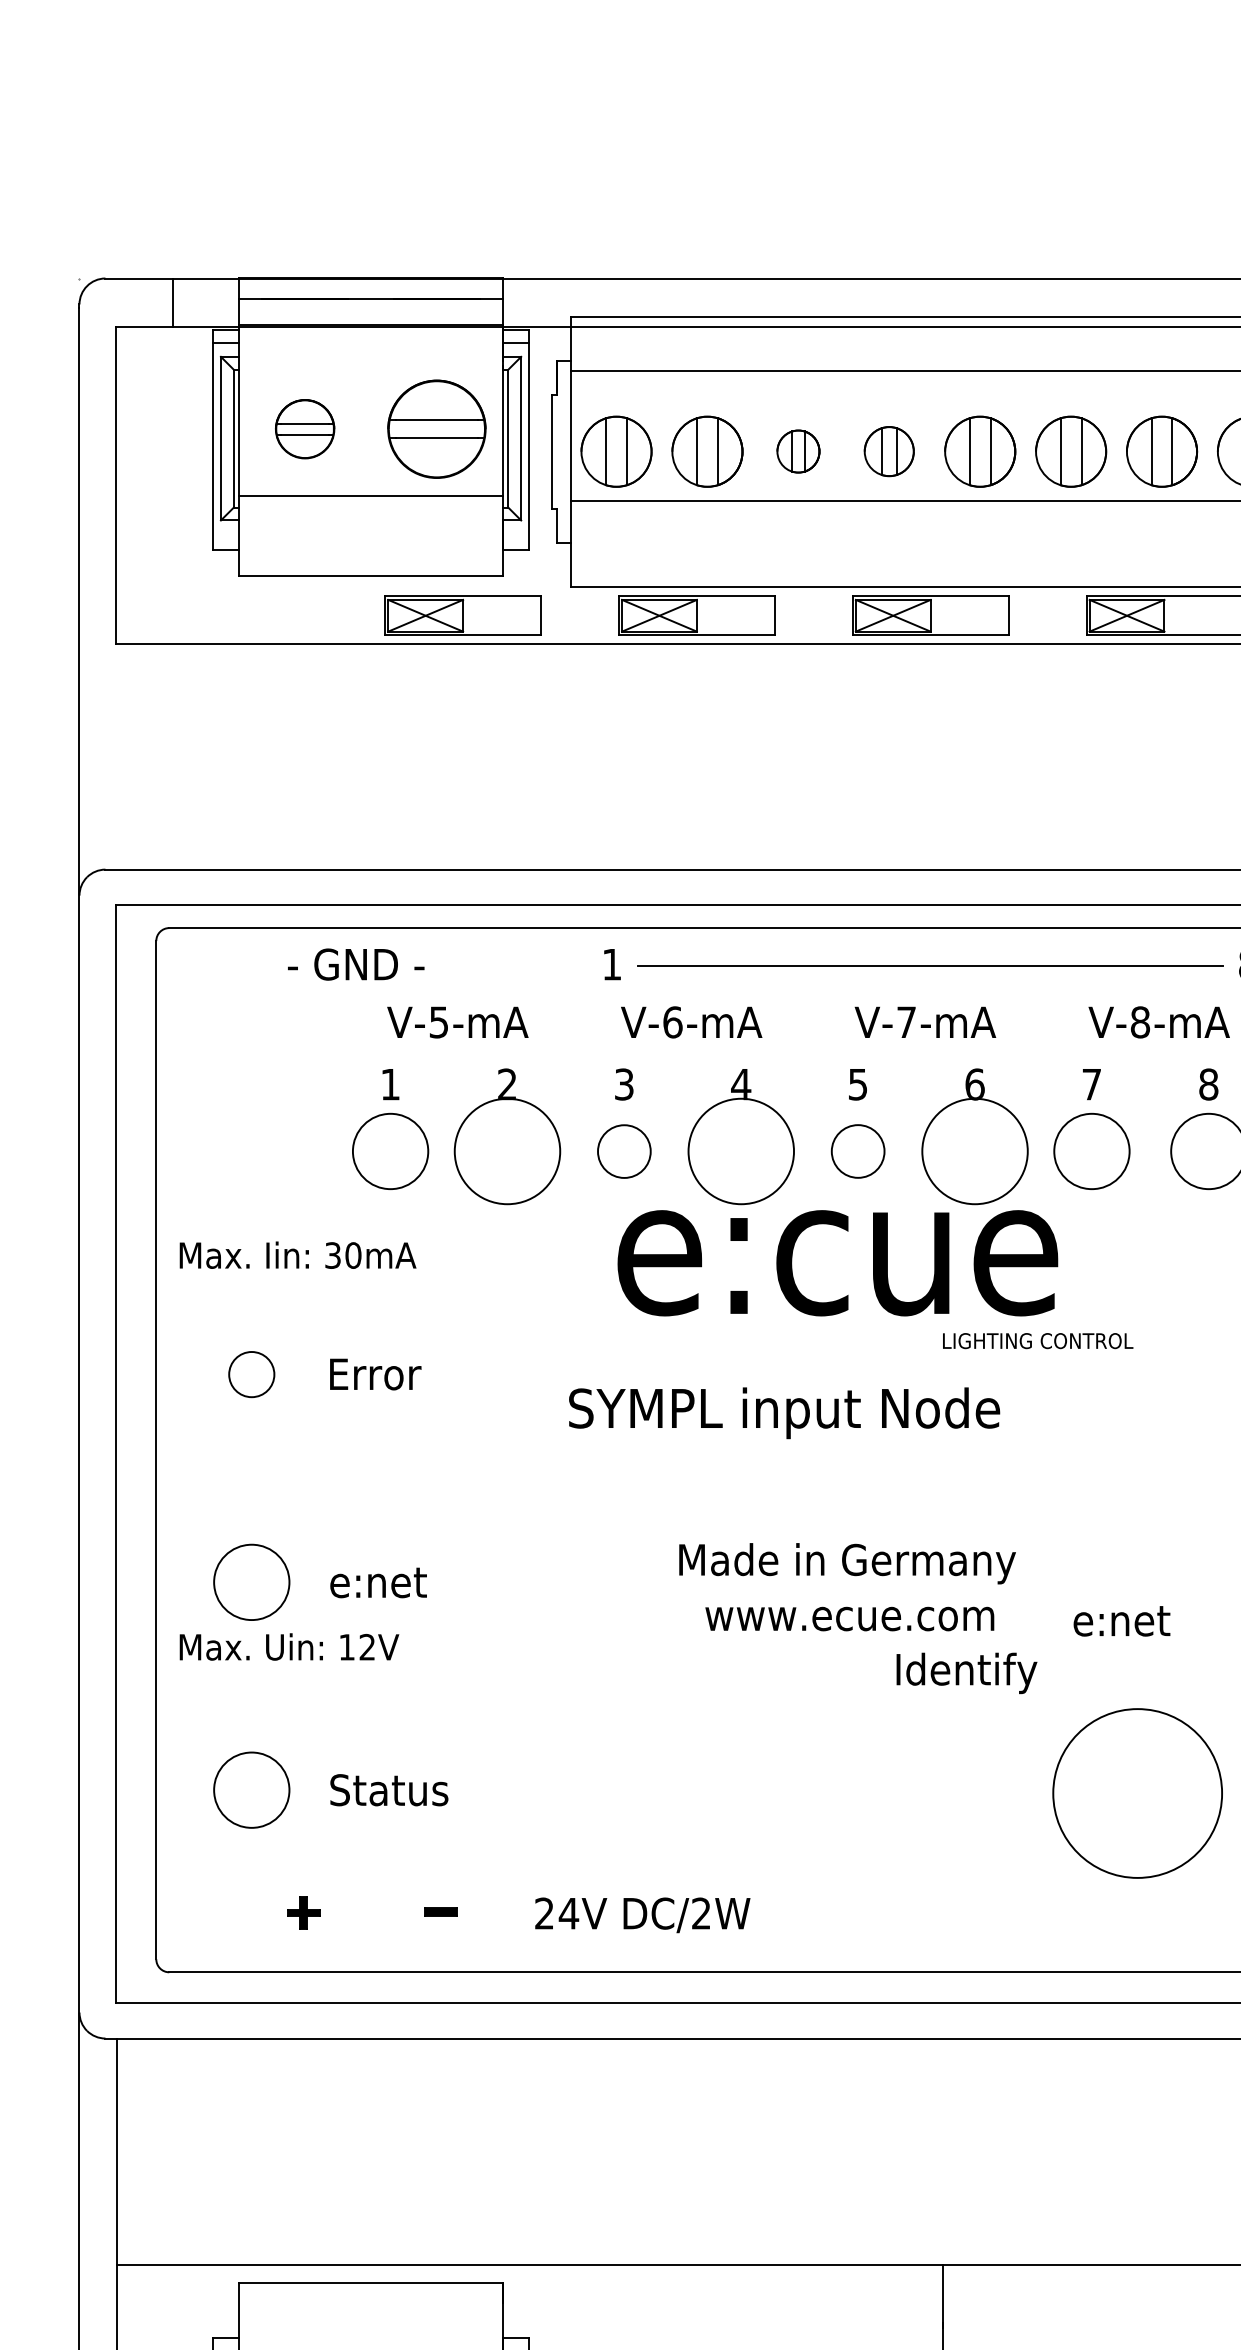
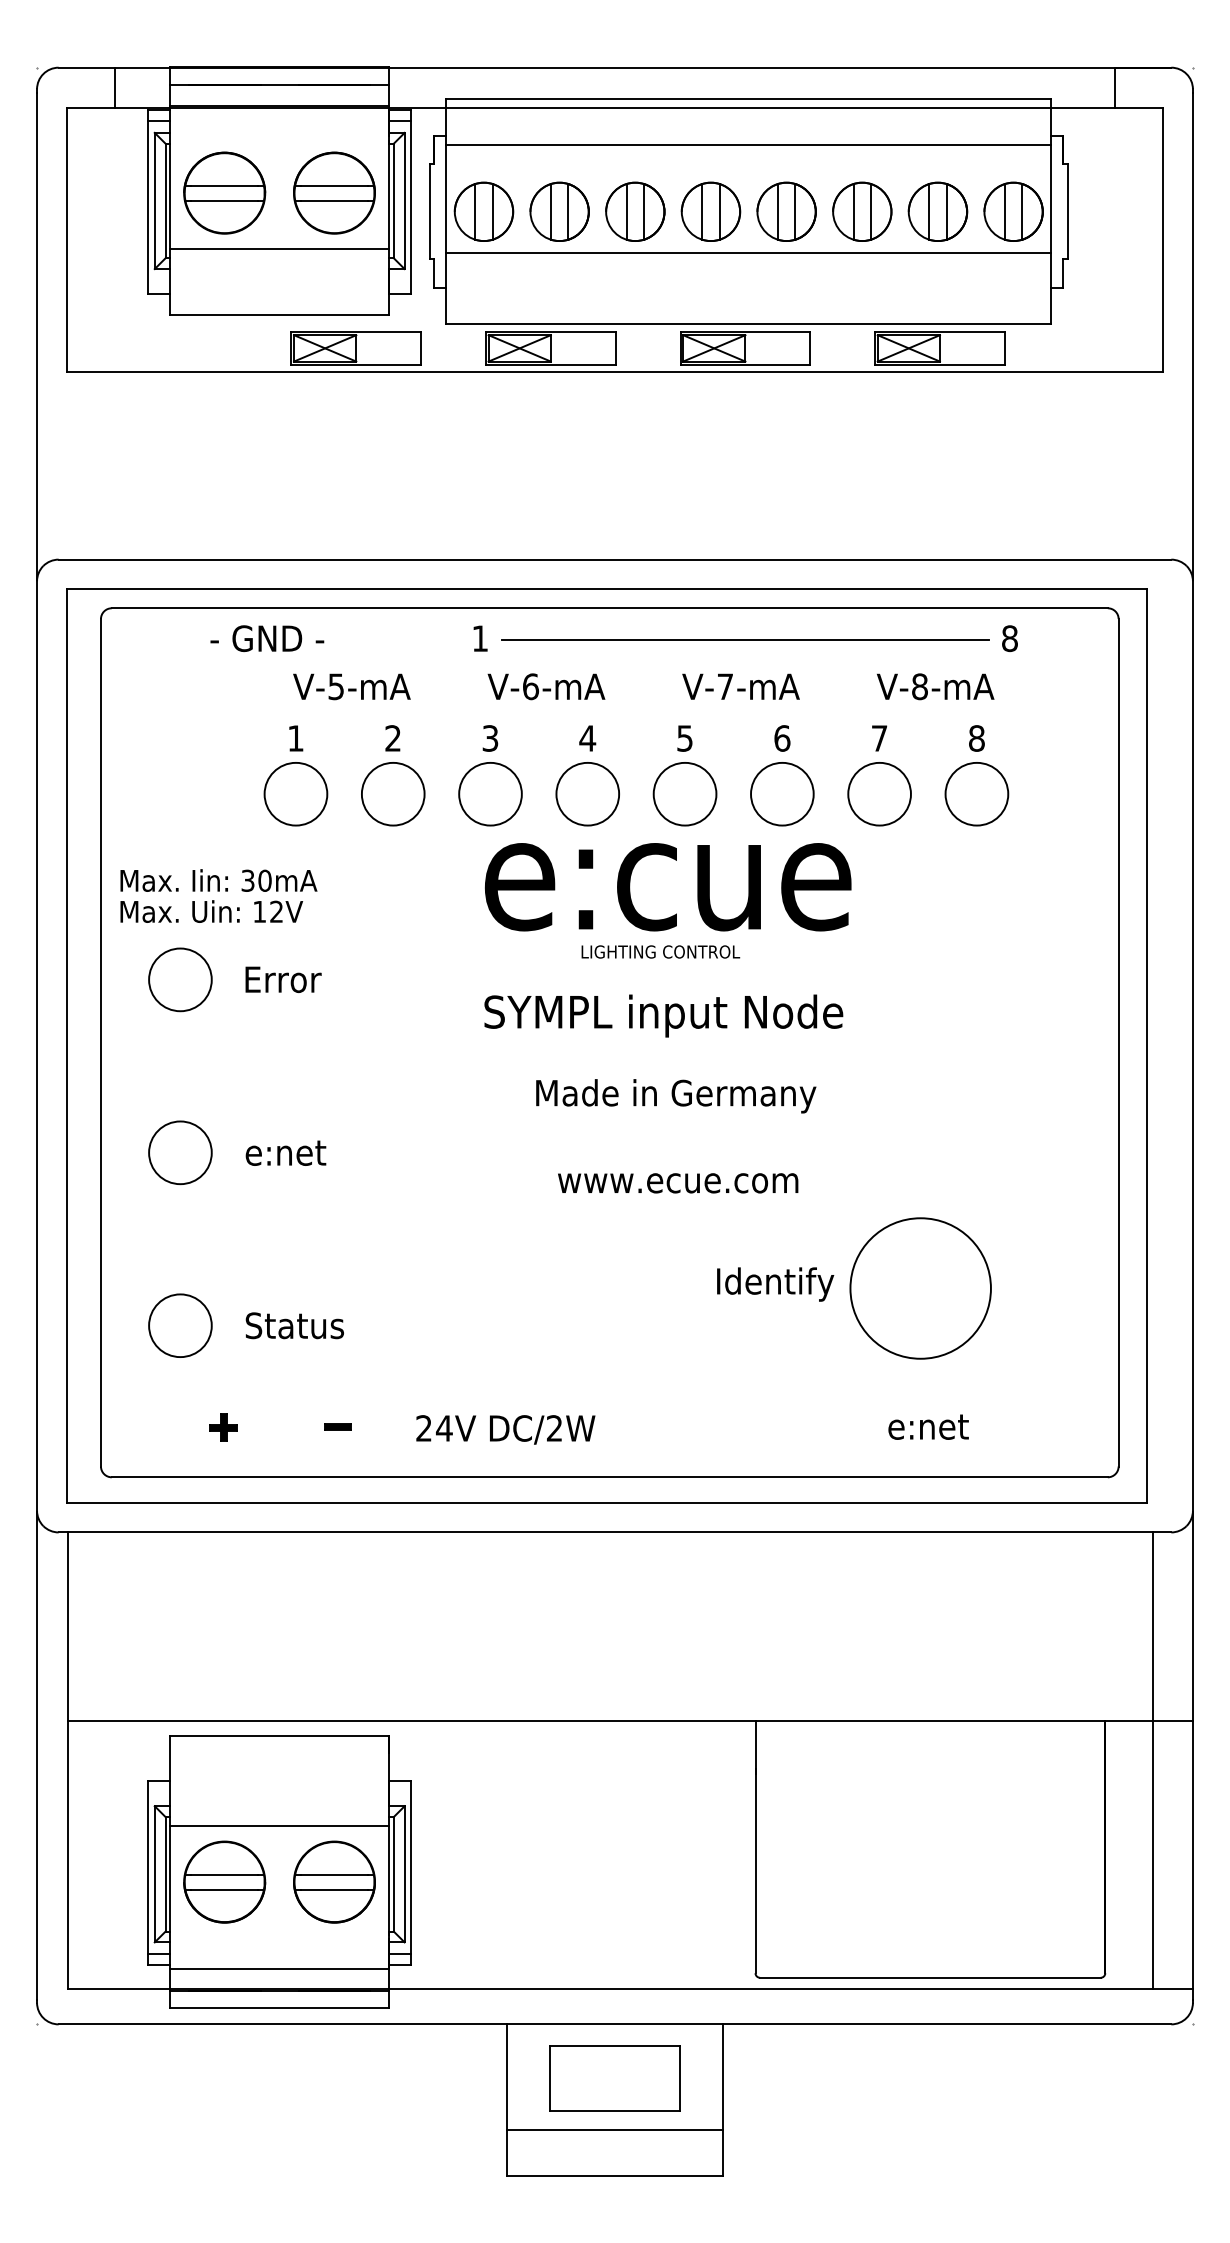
part: (304, 428) -> (224, 192), size x1.67
part: (798, 451) -> (635, 211), size x1.67
part: (888, 451) -> (710, 211), size x1.43
circle: (506, 1150) -> (392, 793), size x0.71
circle: (740, 1150) -> (587, 793), size x0.71
circle: (857, 1150) -> (684, 793), size x1.43
circle: (975, 1150) -> (782, 793), size x0.71
circle: (624, 1151) -> (490, 794), size x1.43
text: (1037, 1340) -> (660, 951), moved
circle: (251, 1374) -> (180, 979), size x1.67
text: (784, 1412) -> (663, 1015), moved
text: (847, 1563) -> (676, 1096), moved
text: (1121, 1620) -> (928, 1426), moved
text: (289, 1646) -> (211, 911), moved
text: (966, 1673) -> (775, 1284), moved
circle: (1137, 1793) -> (920, 1288), moved

